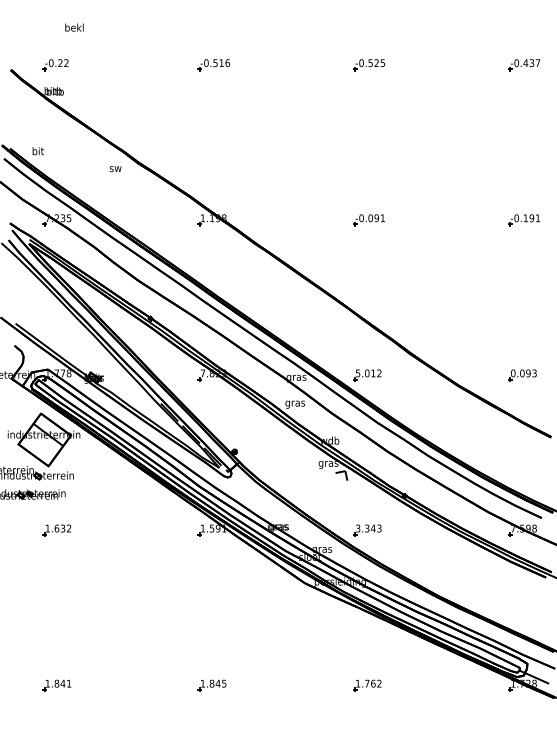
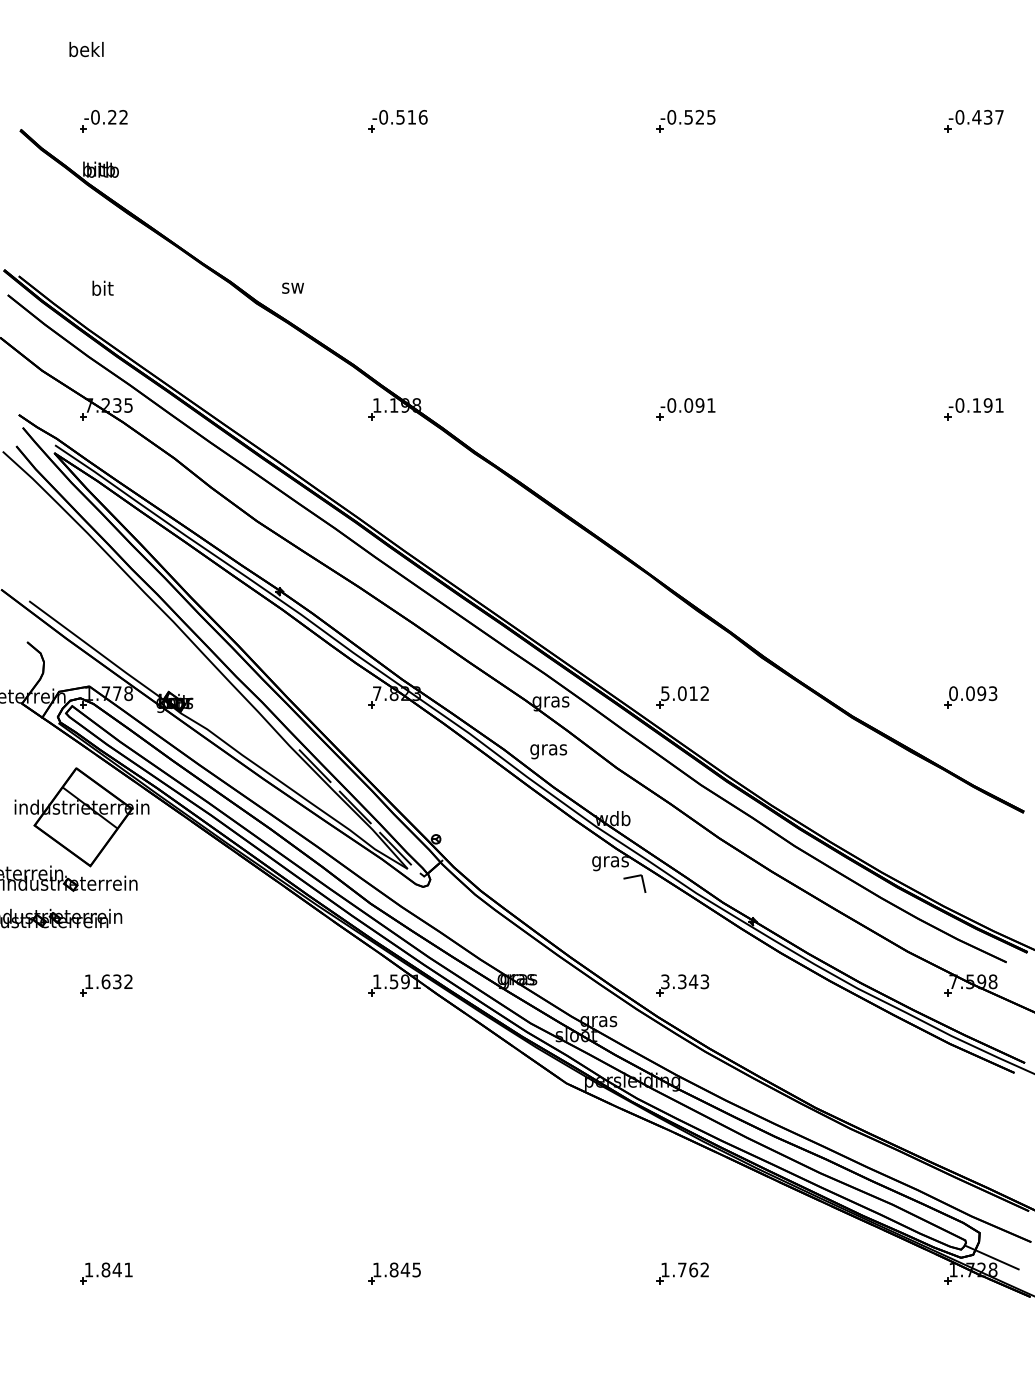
text: (74, 27) -> (86, 49), moved
text: (37, 151) -> (101, 288), moved
text: (115, 169) -> (292, 288), moved

